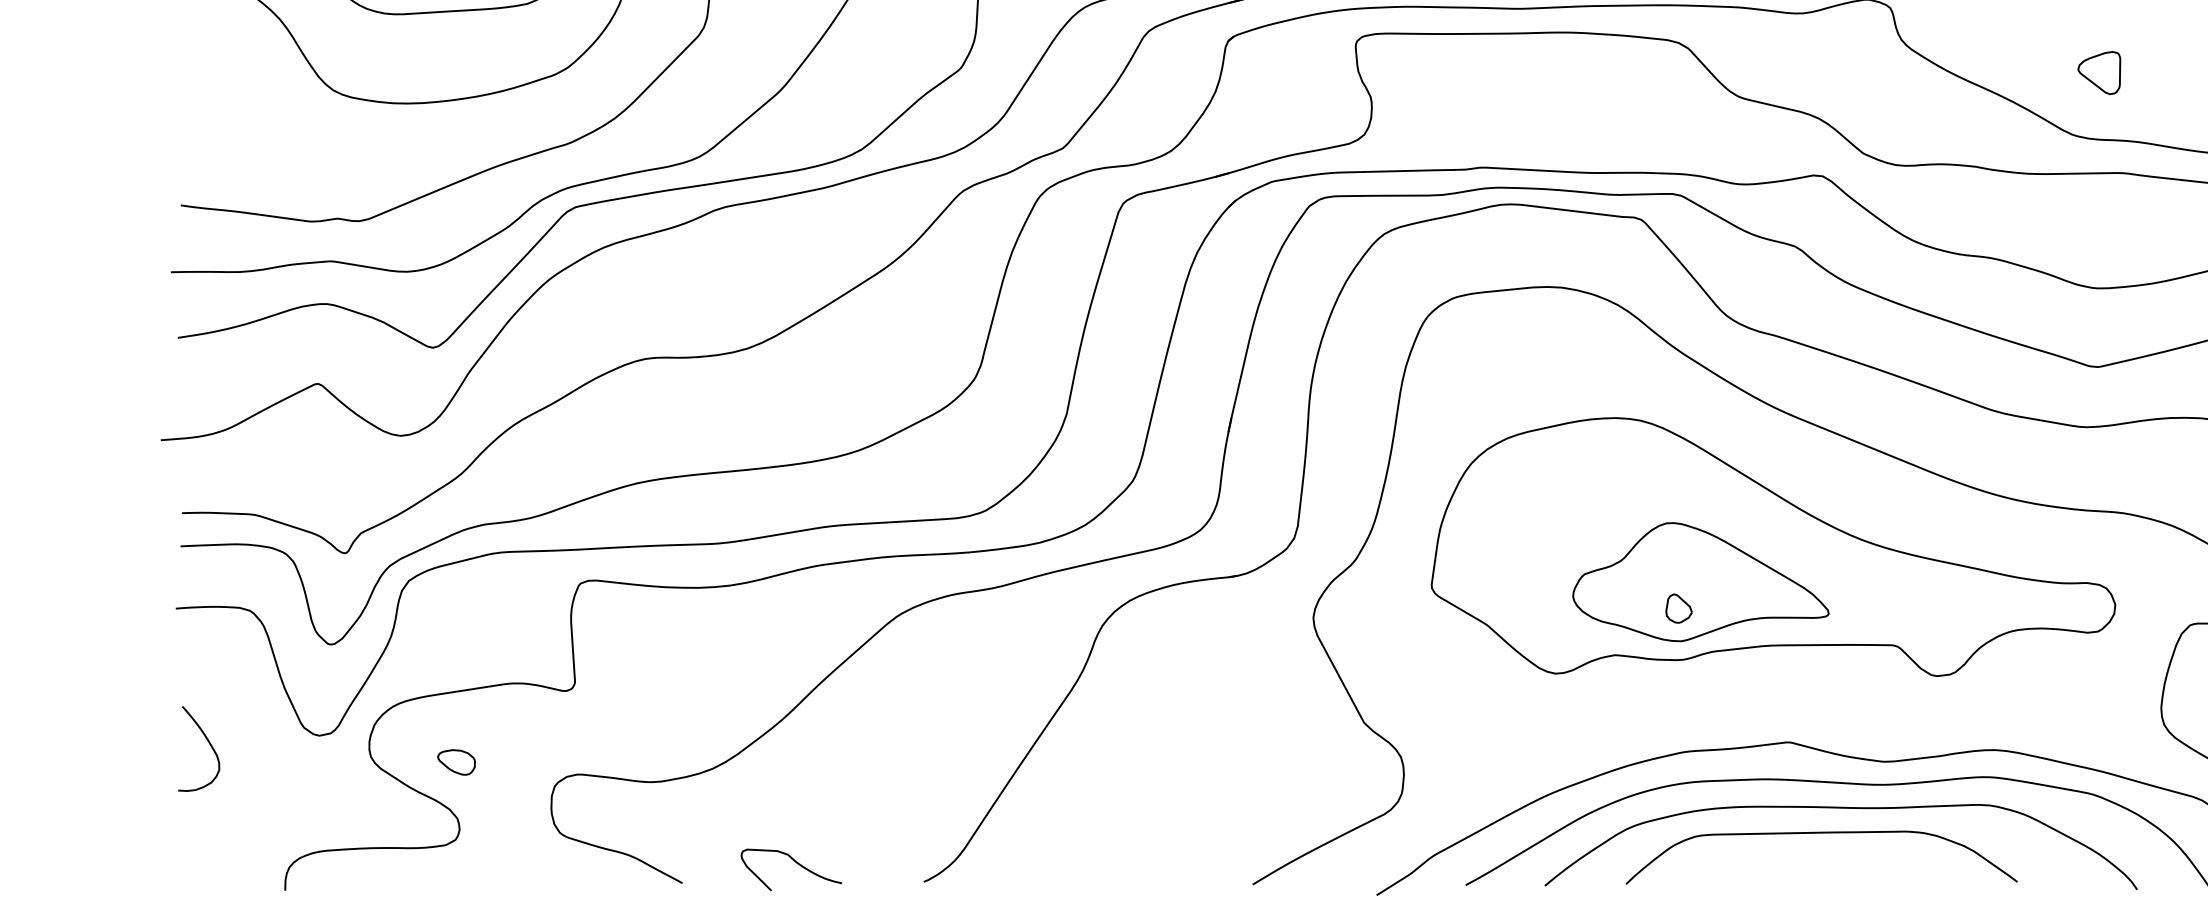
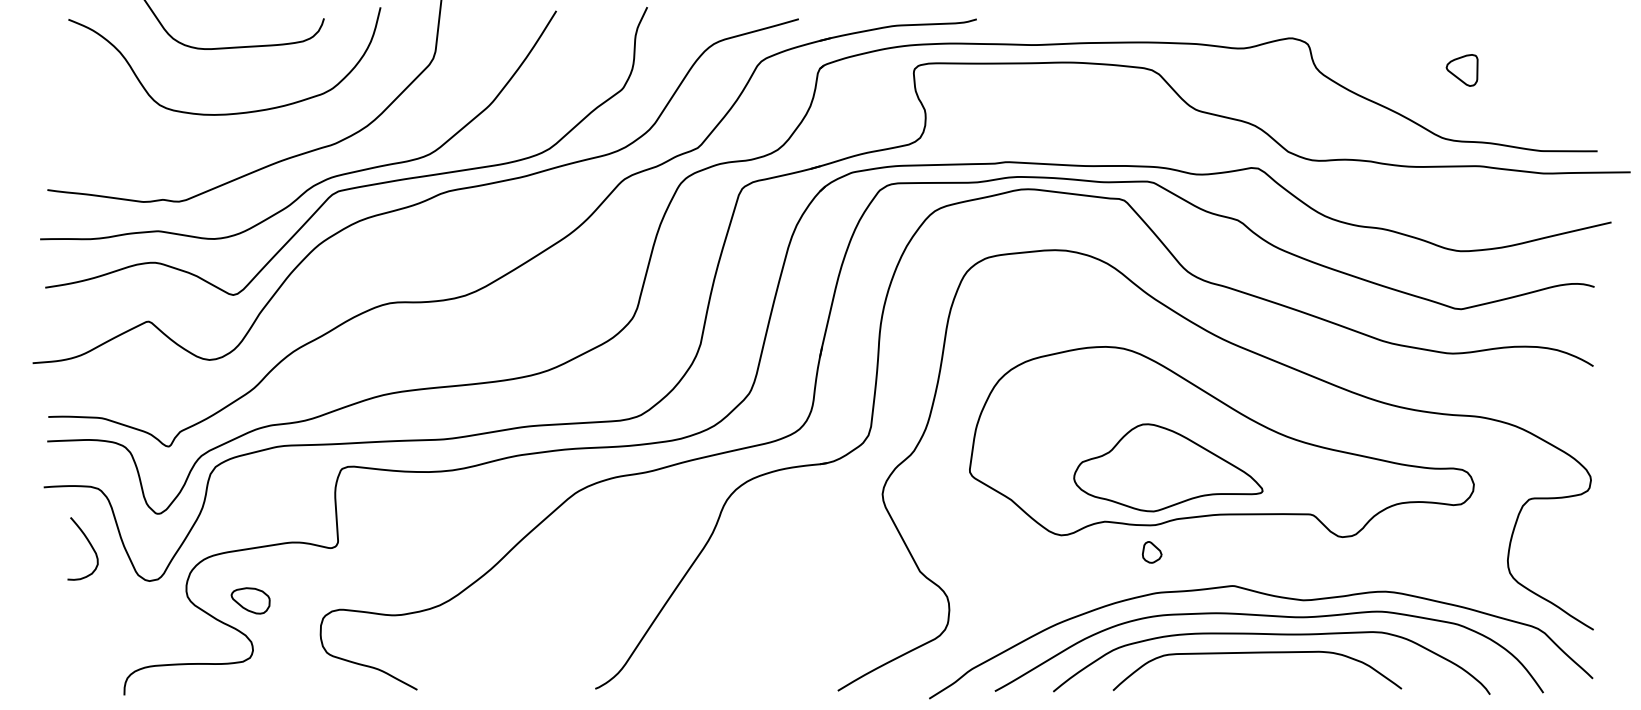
part: (2098, 73) -> (1461, 70), moved
part: (1679, 608) -> (1152, 552), moved
curve: (208, 743) -> (89, 544), moved
part: (456, 762) -> (250, 600), size x1.4
curve: (793, 862) -> (499, 674), removed

